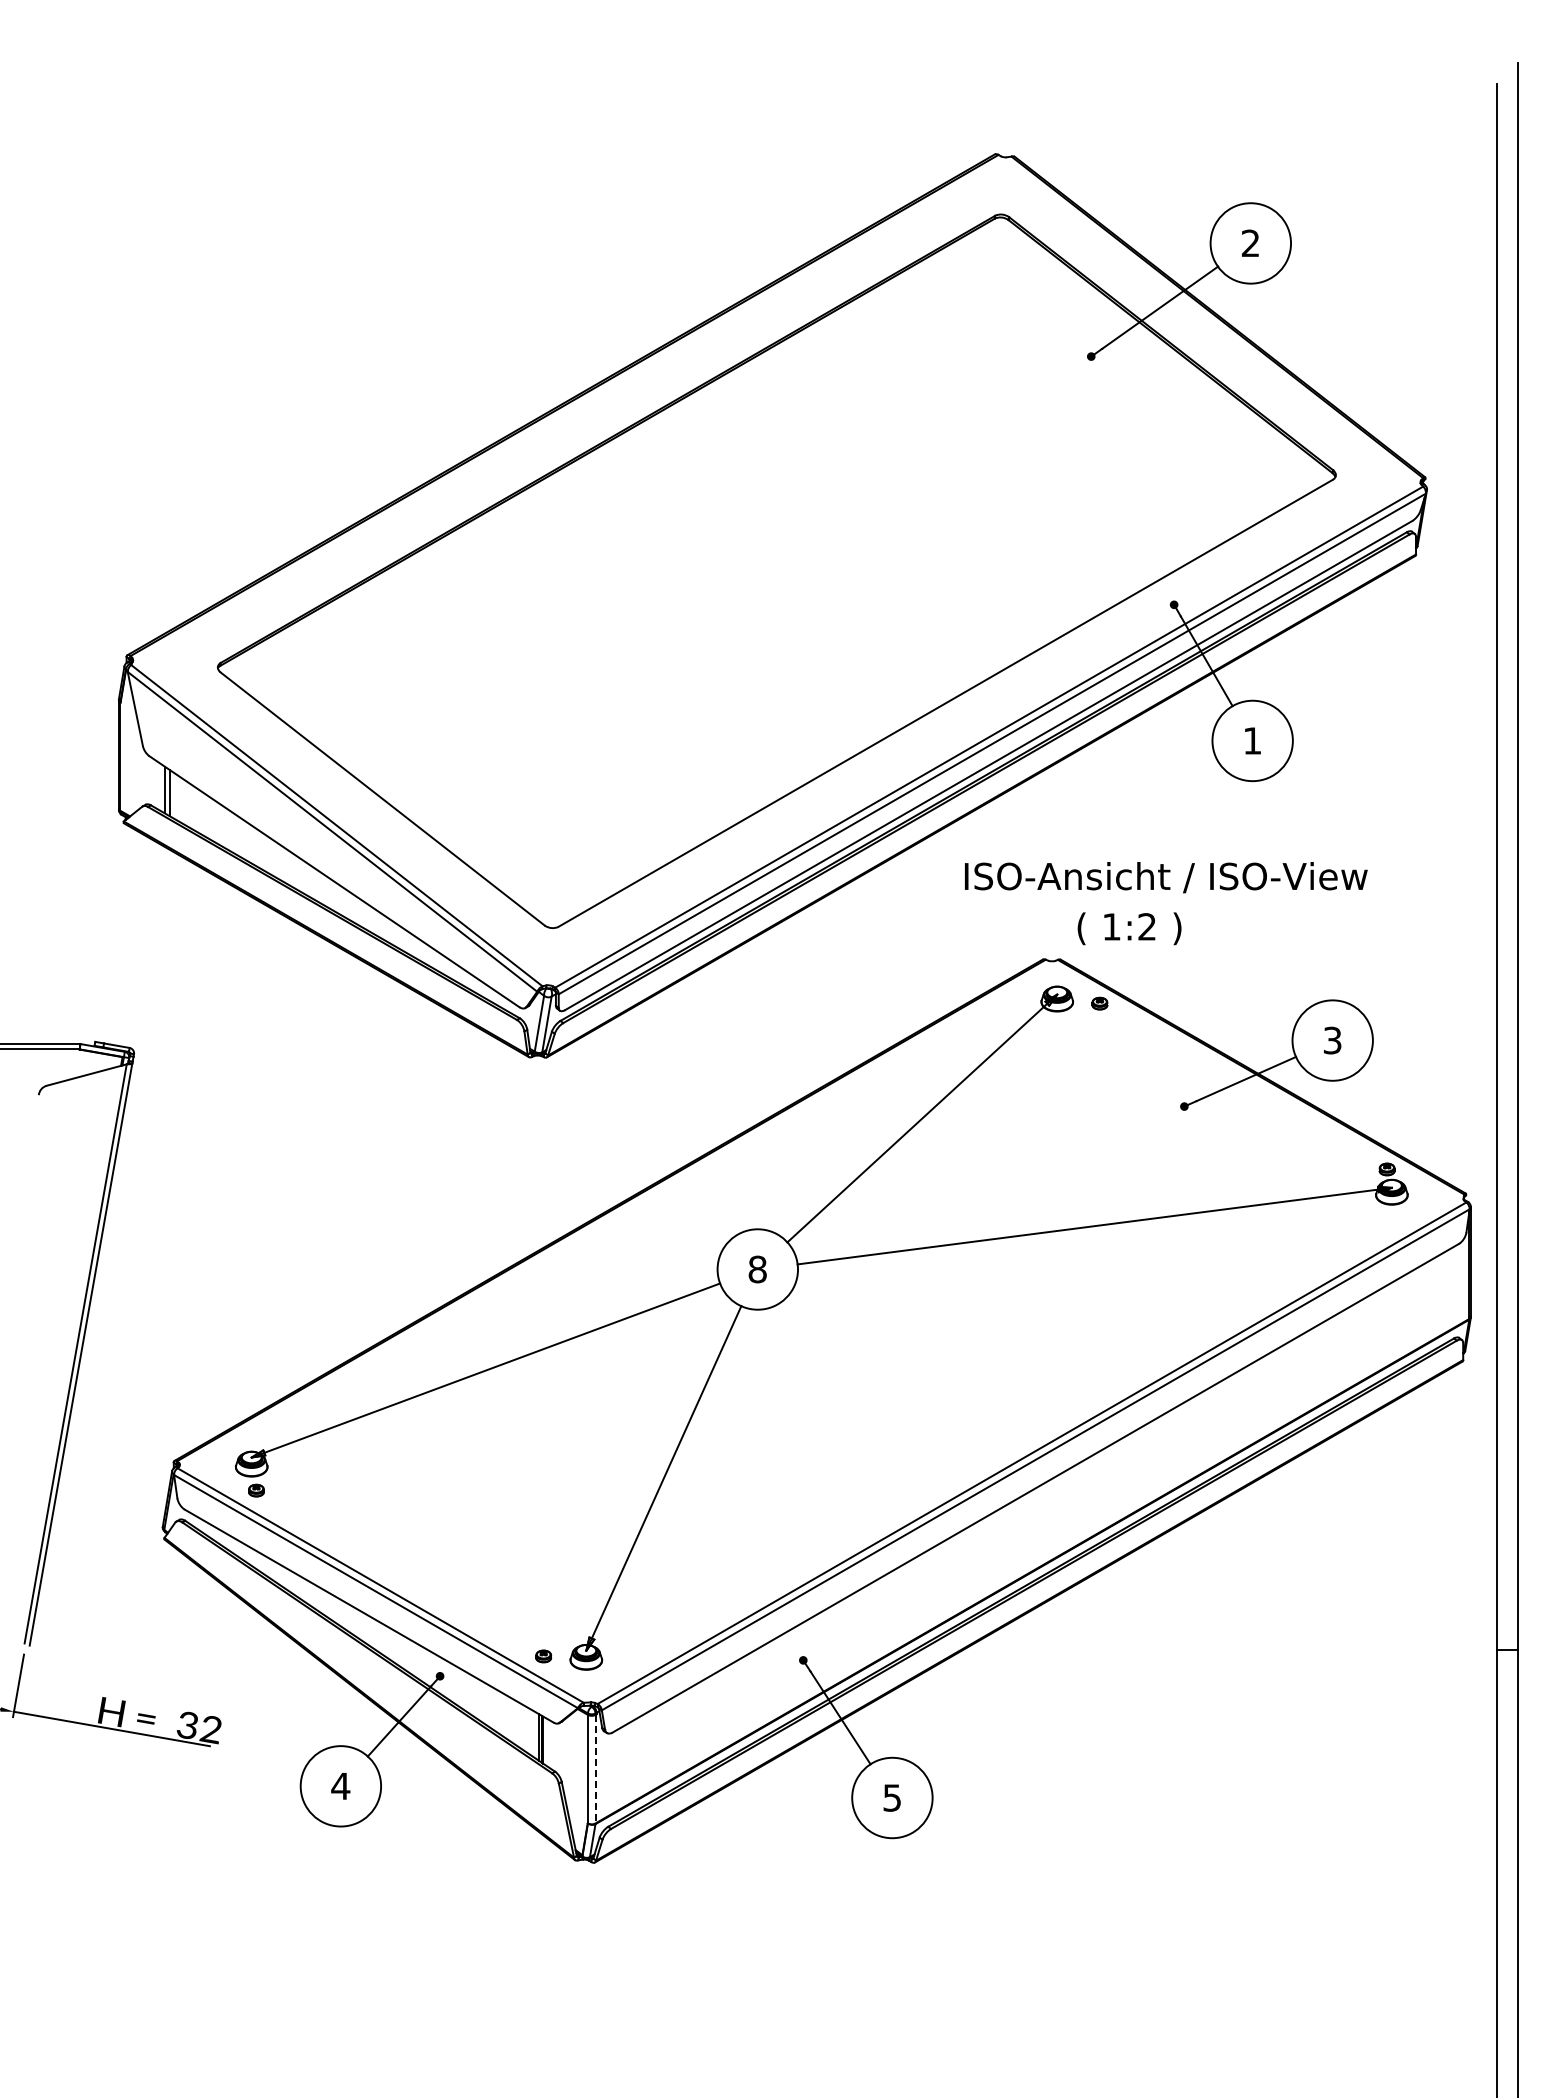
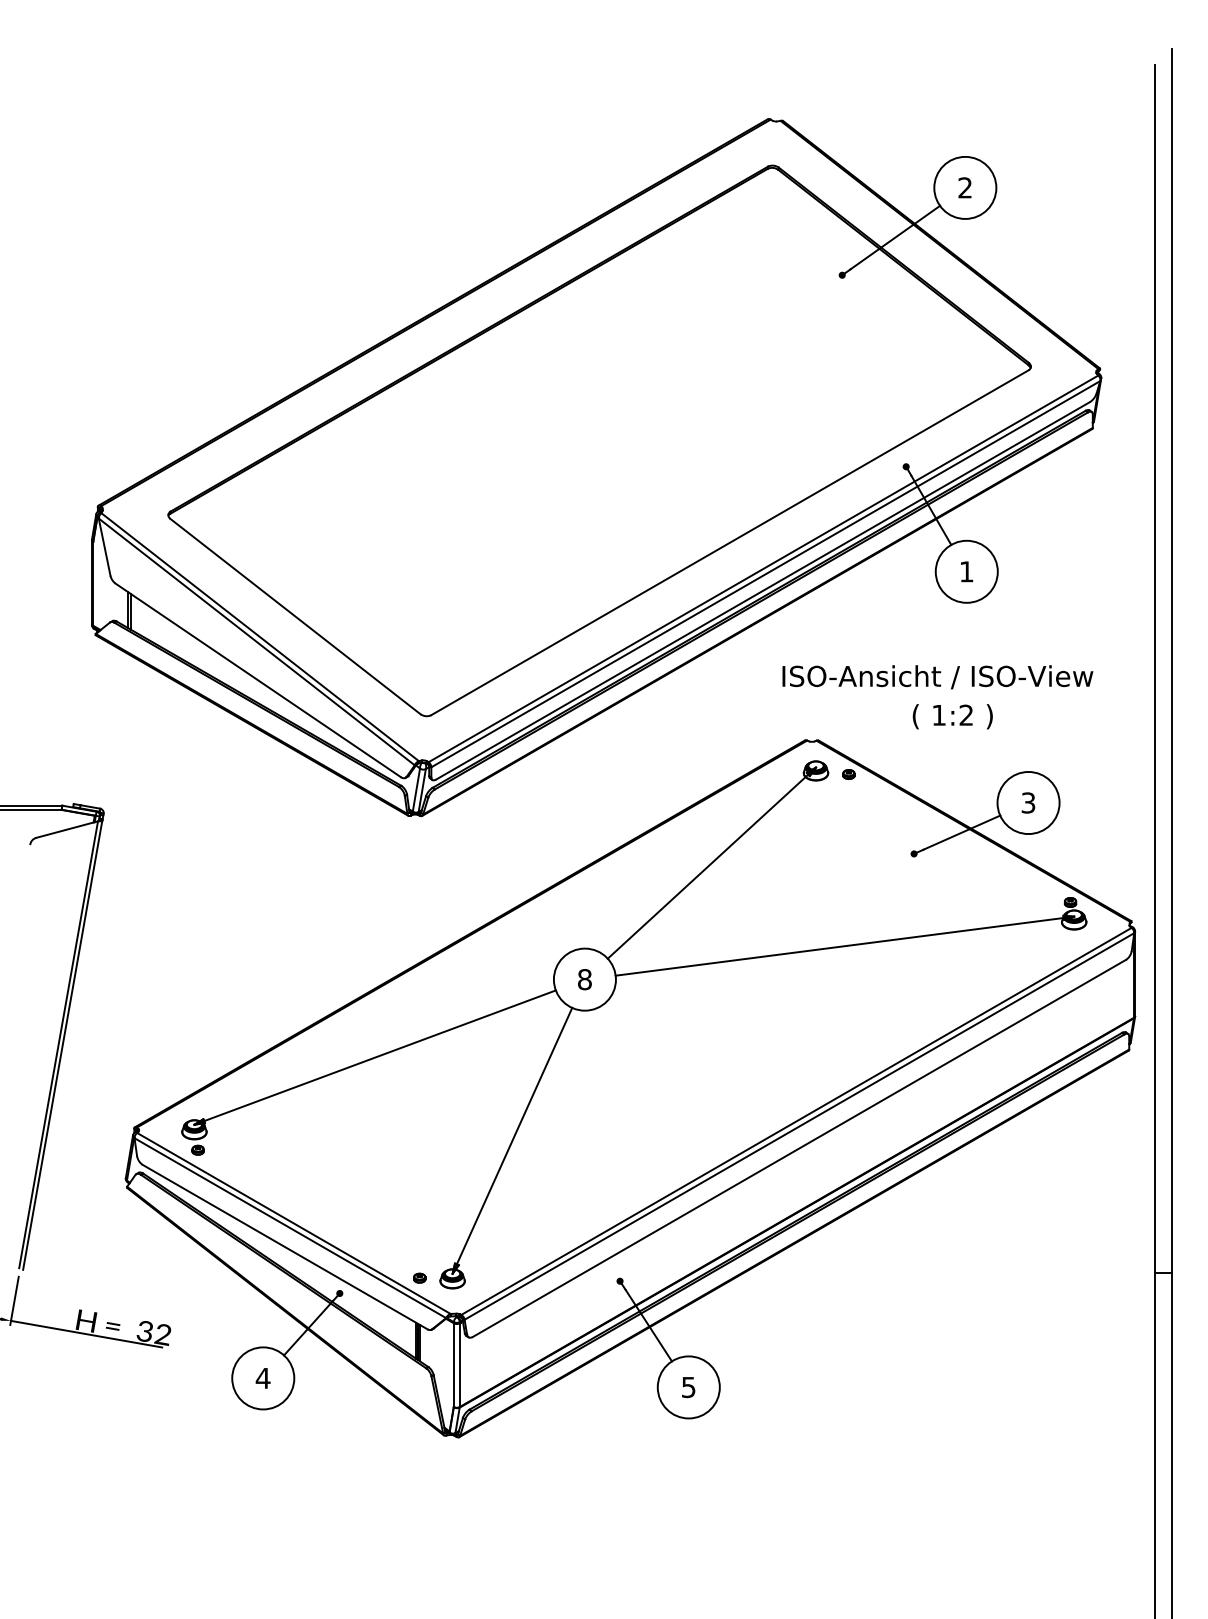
text: (1166, 877) -> (938, 677), moved
text: (1129, 928) -> (952, 716), moved
line: (595, 1769) -> (459, 1365), dashed -> solid

